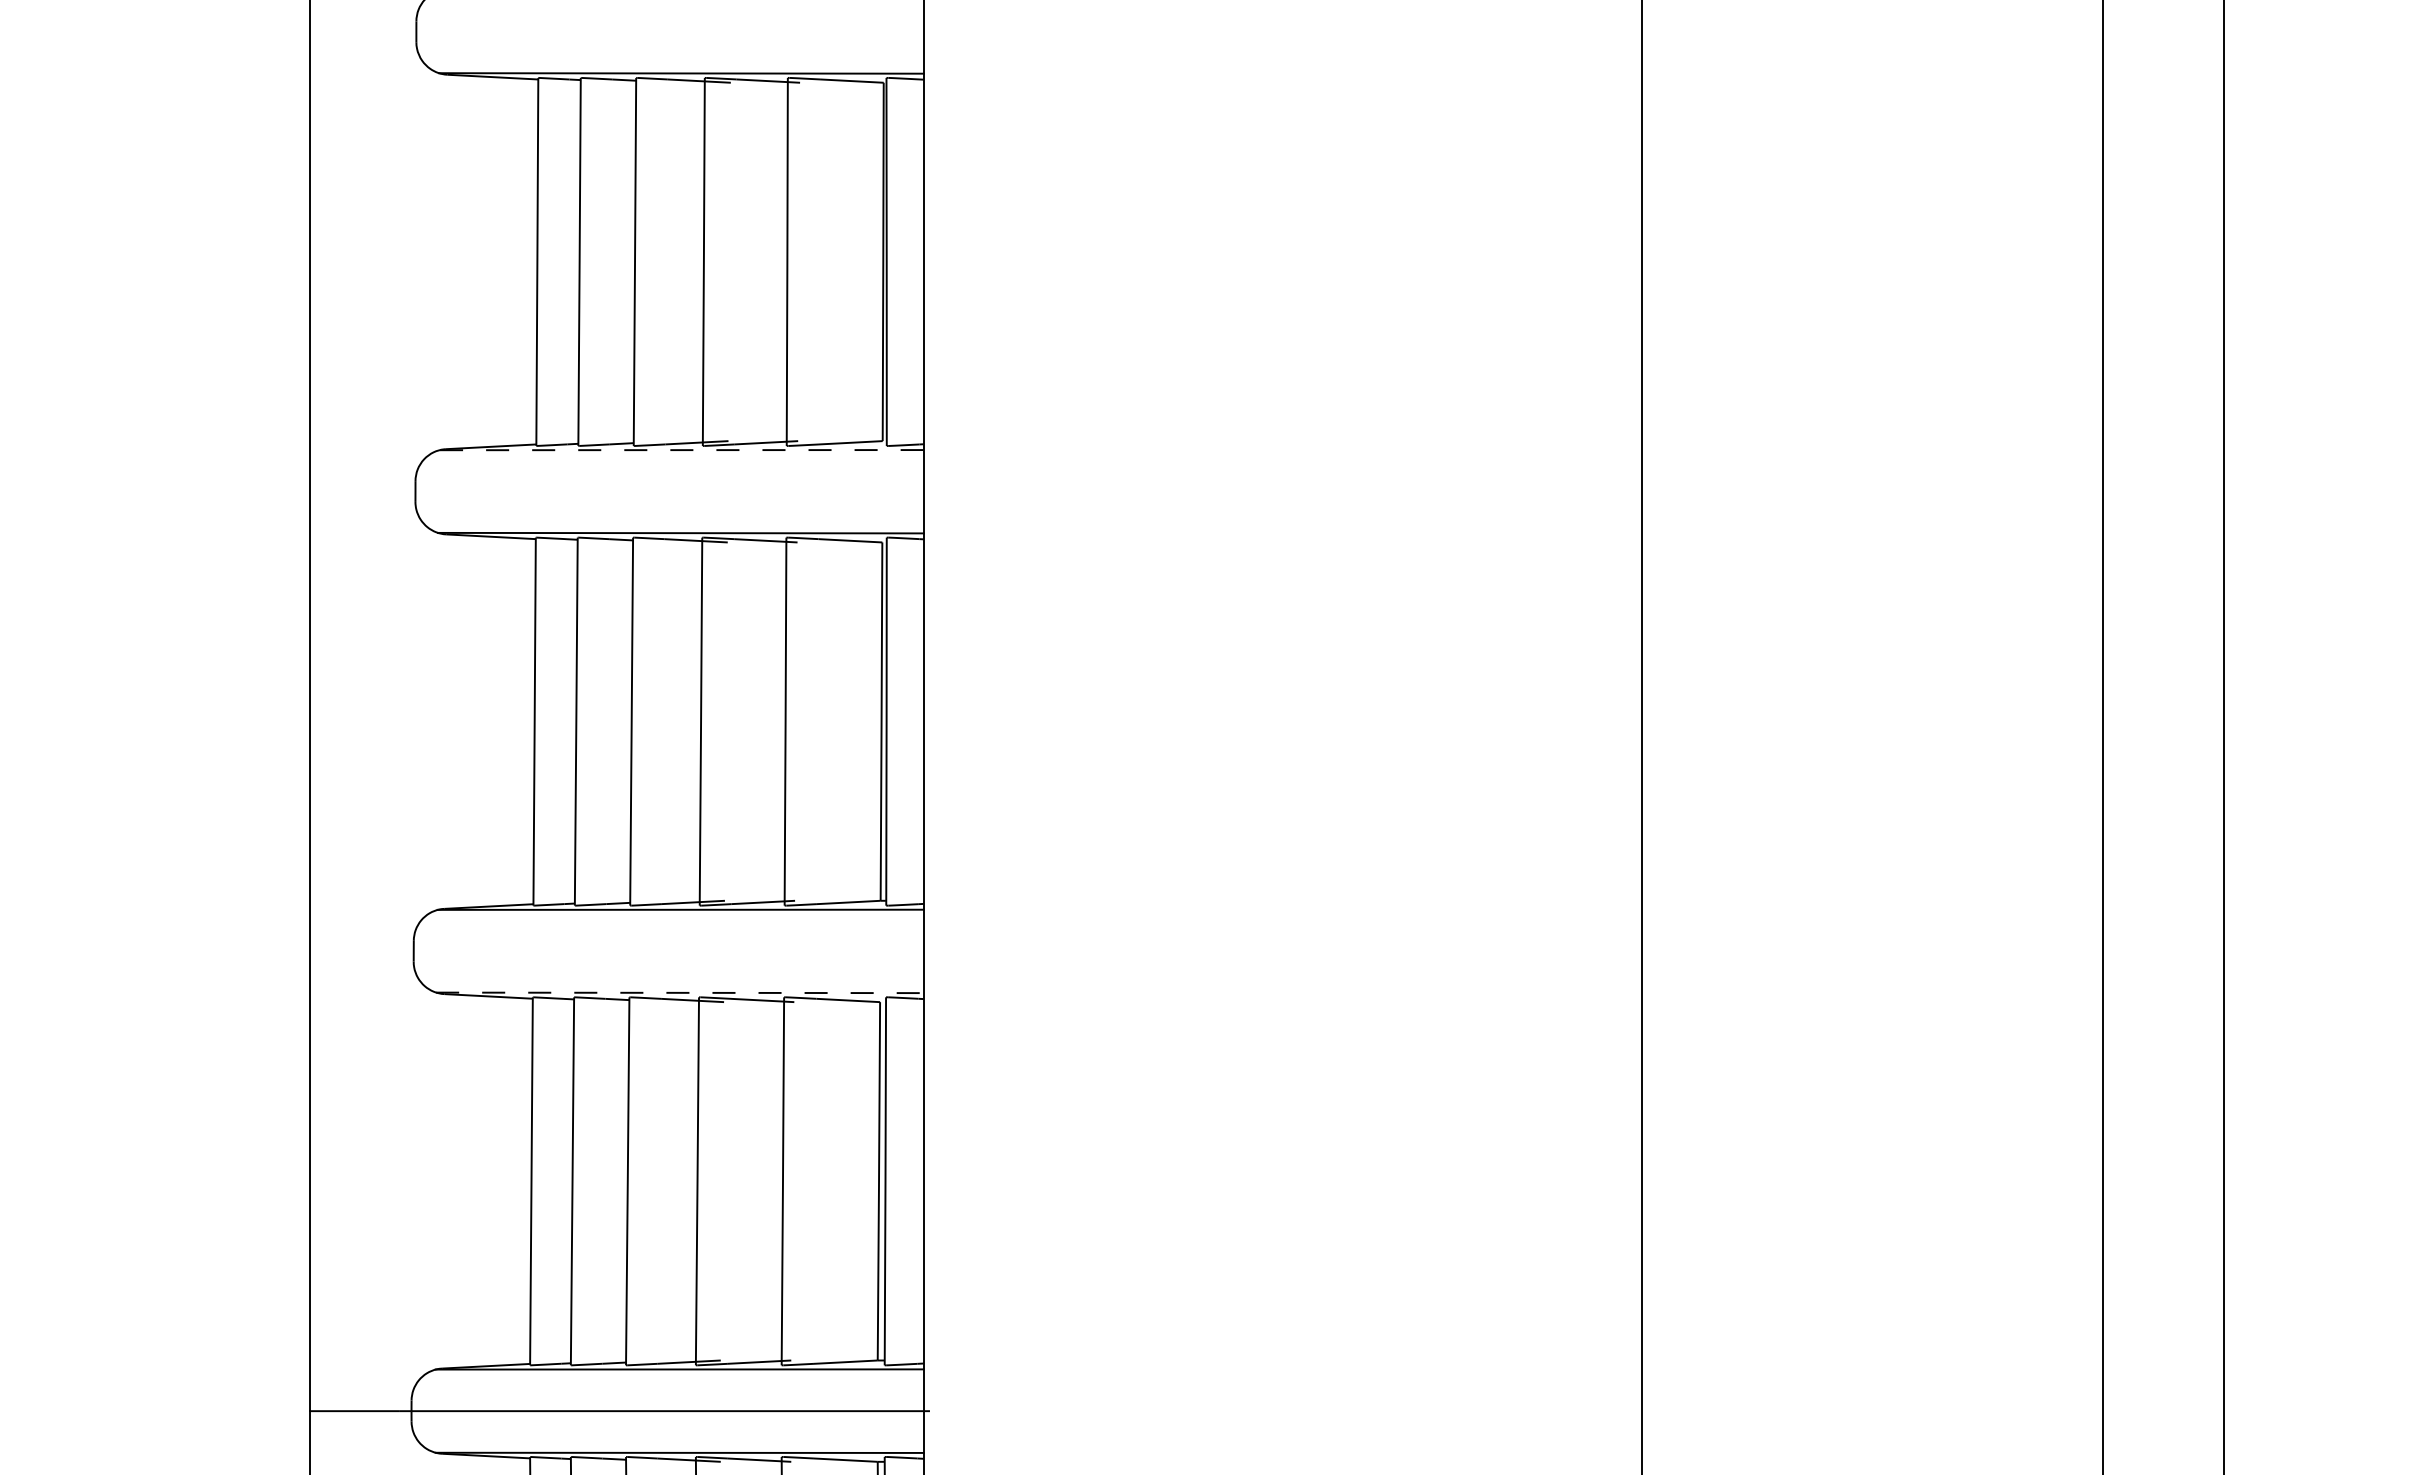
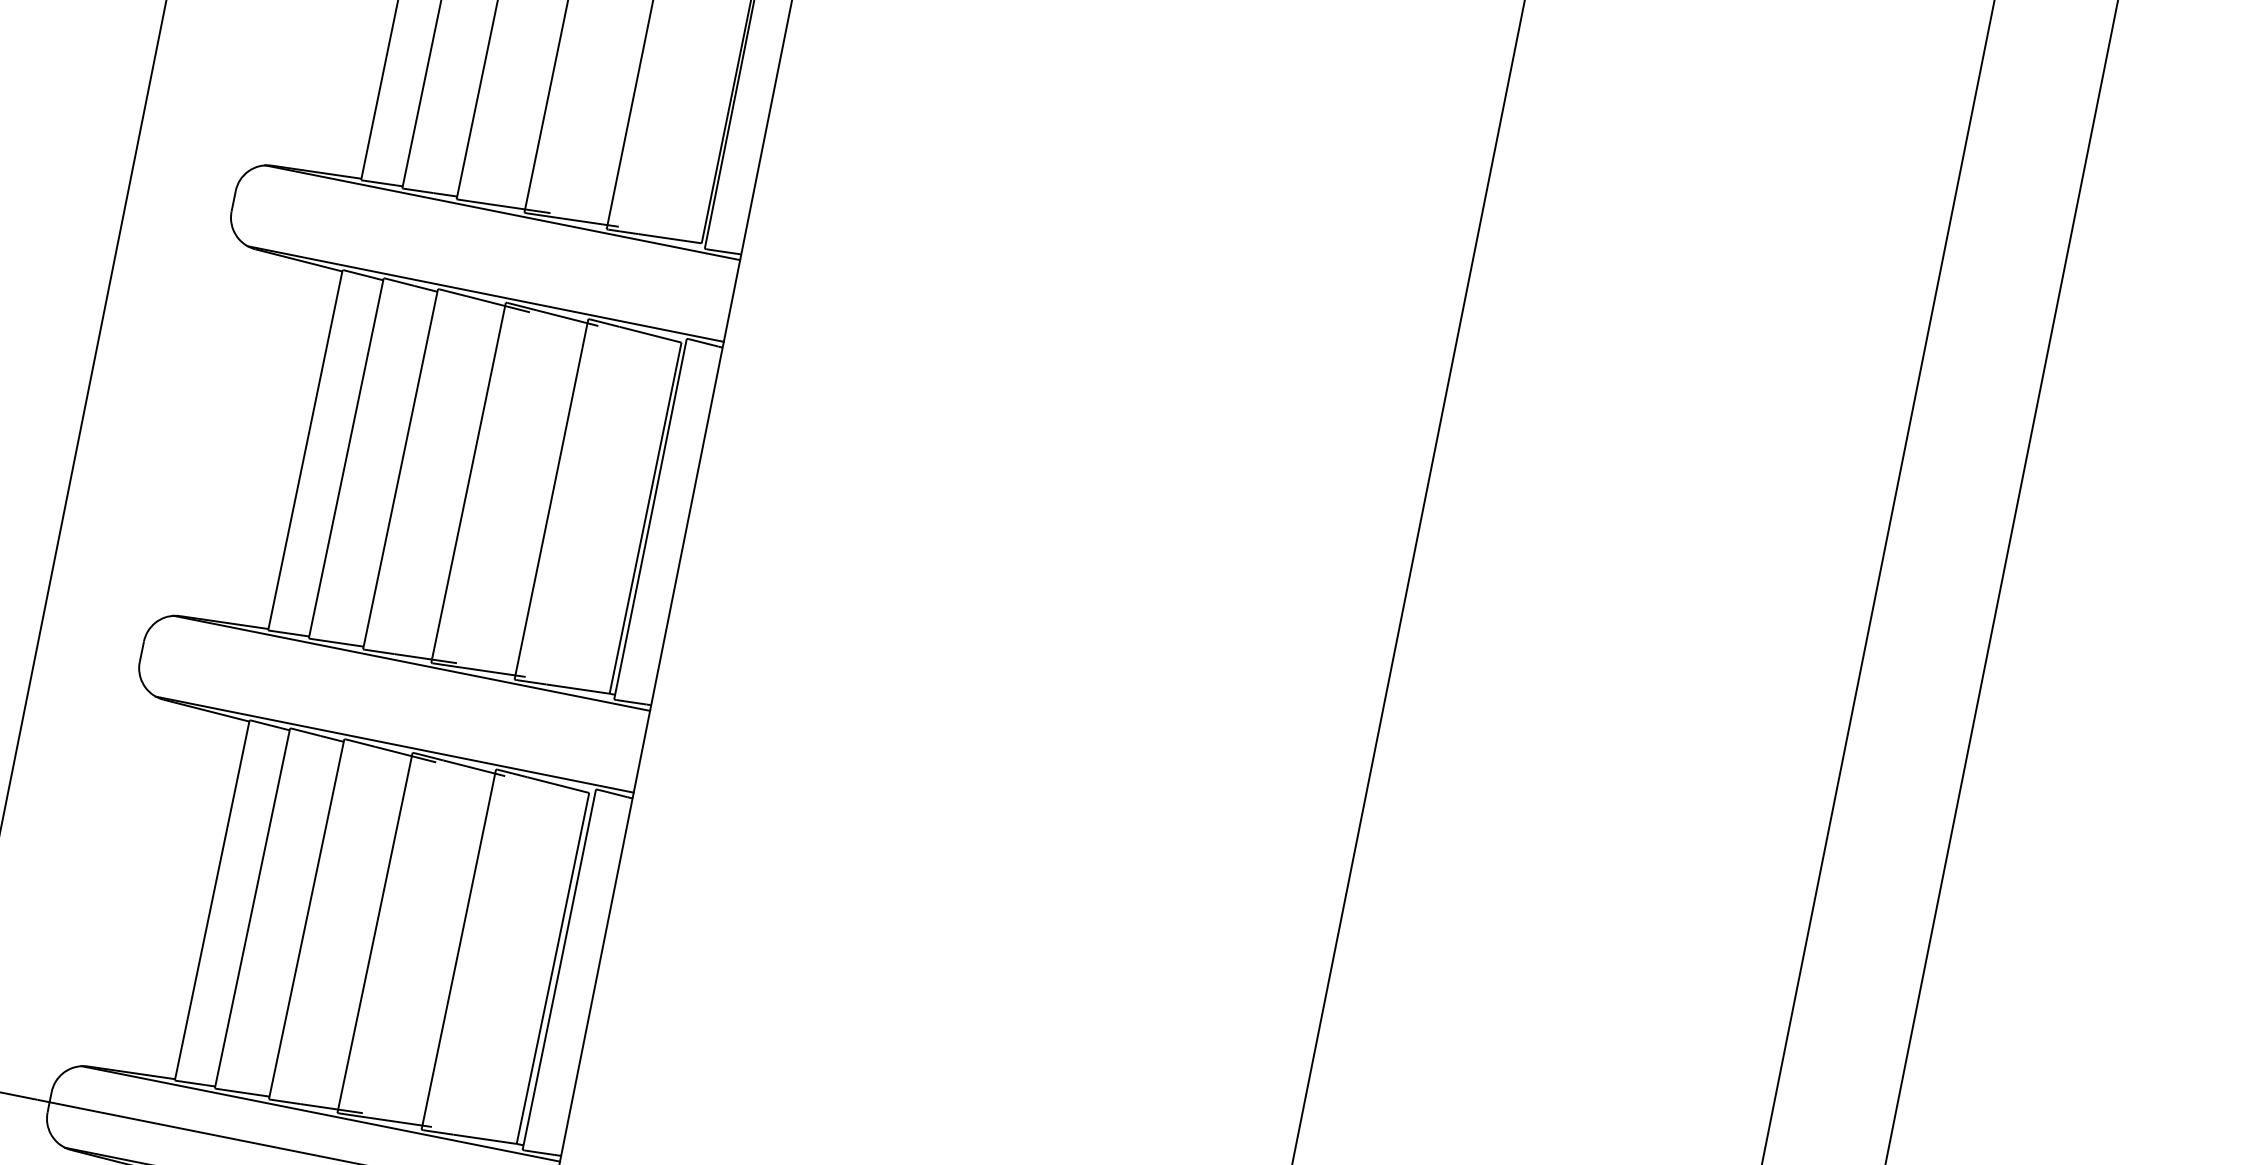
line: (681, 450) -> (502, 213), dashed -> solid
line: (679, 992) -> (394, 744), dashed -> solid

